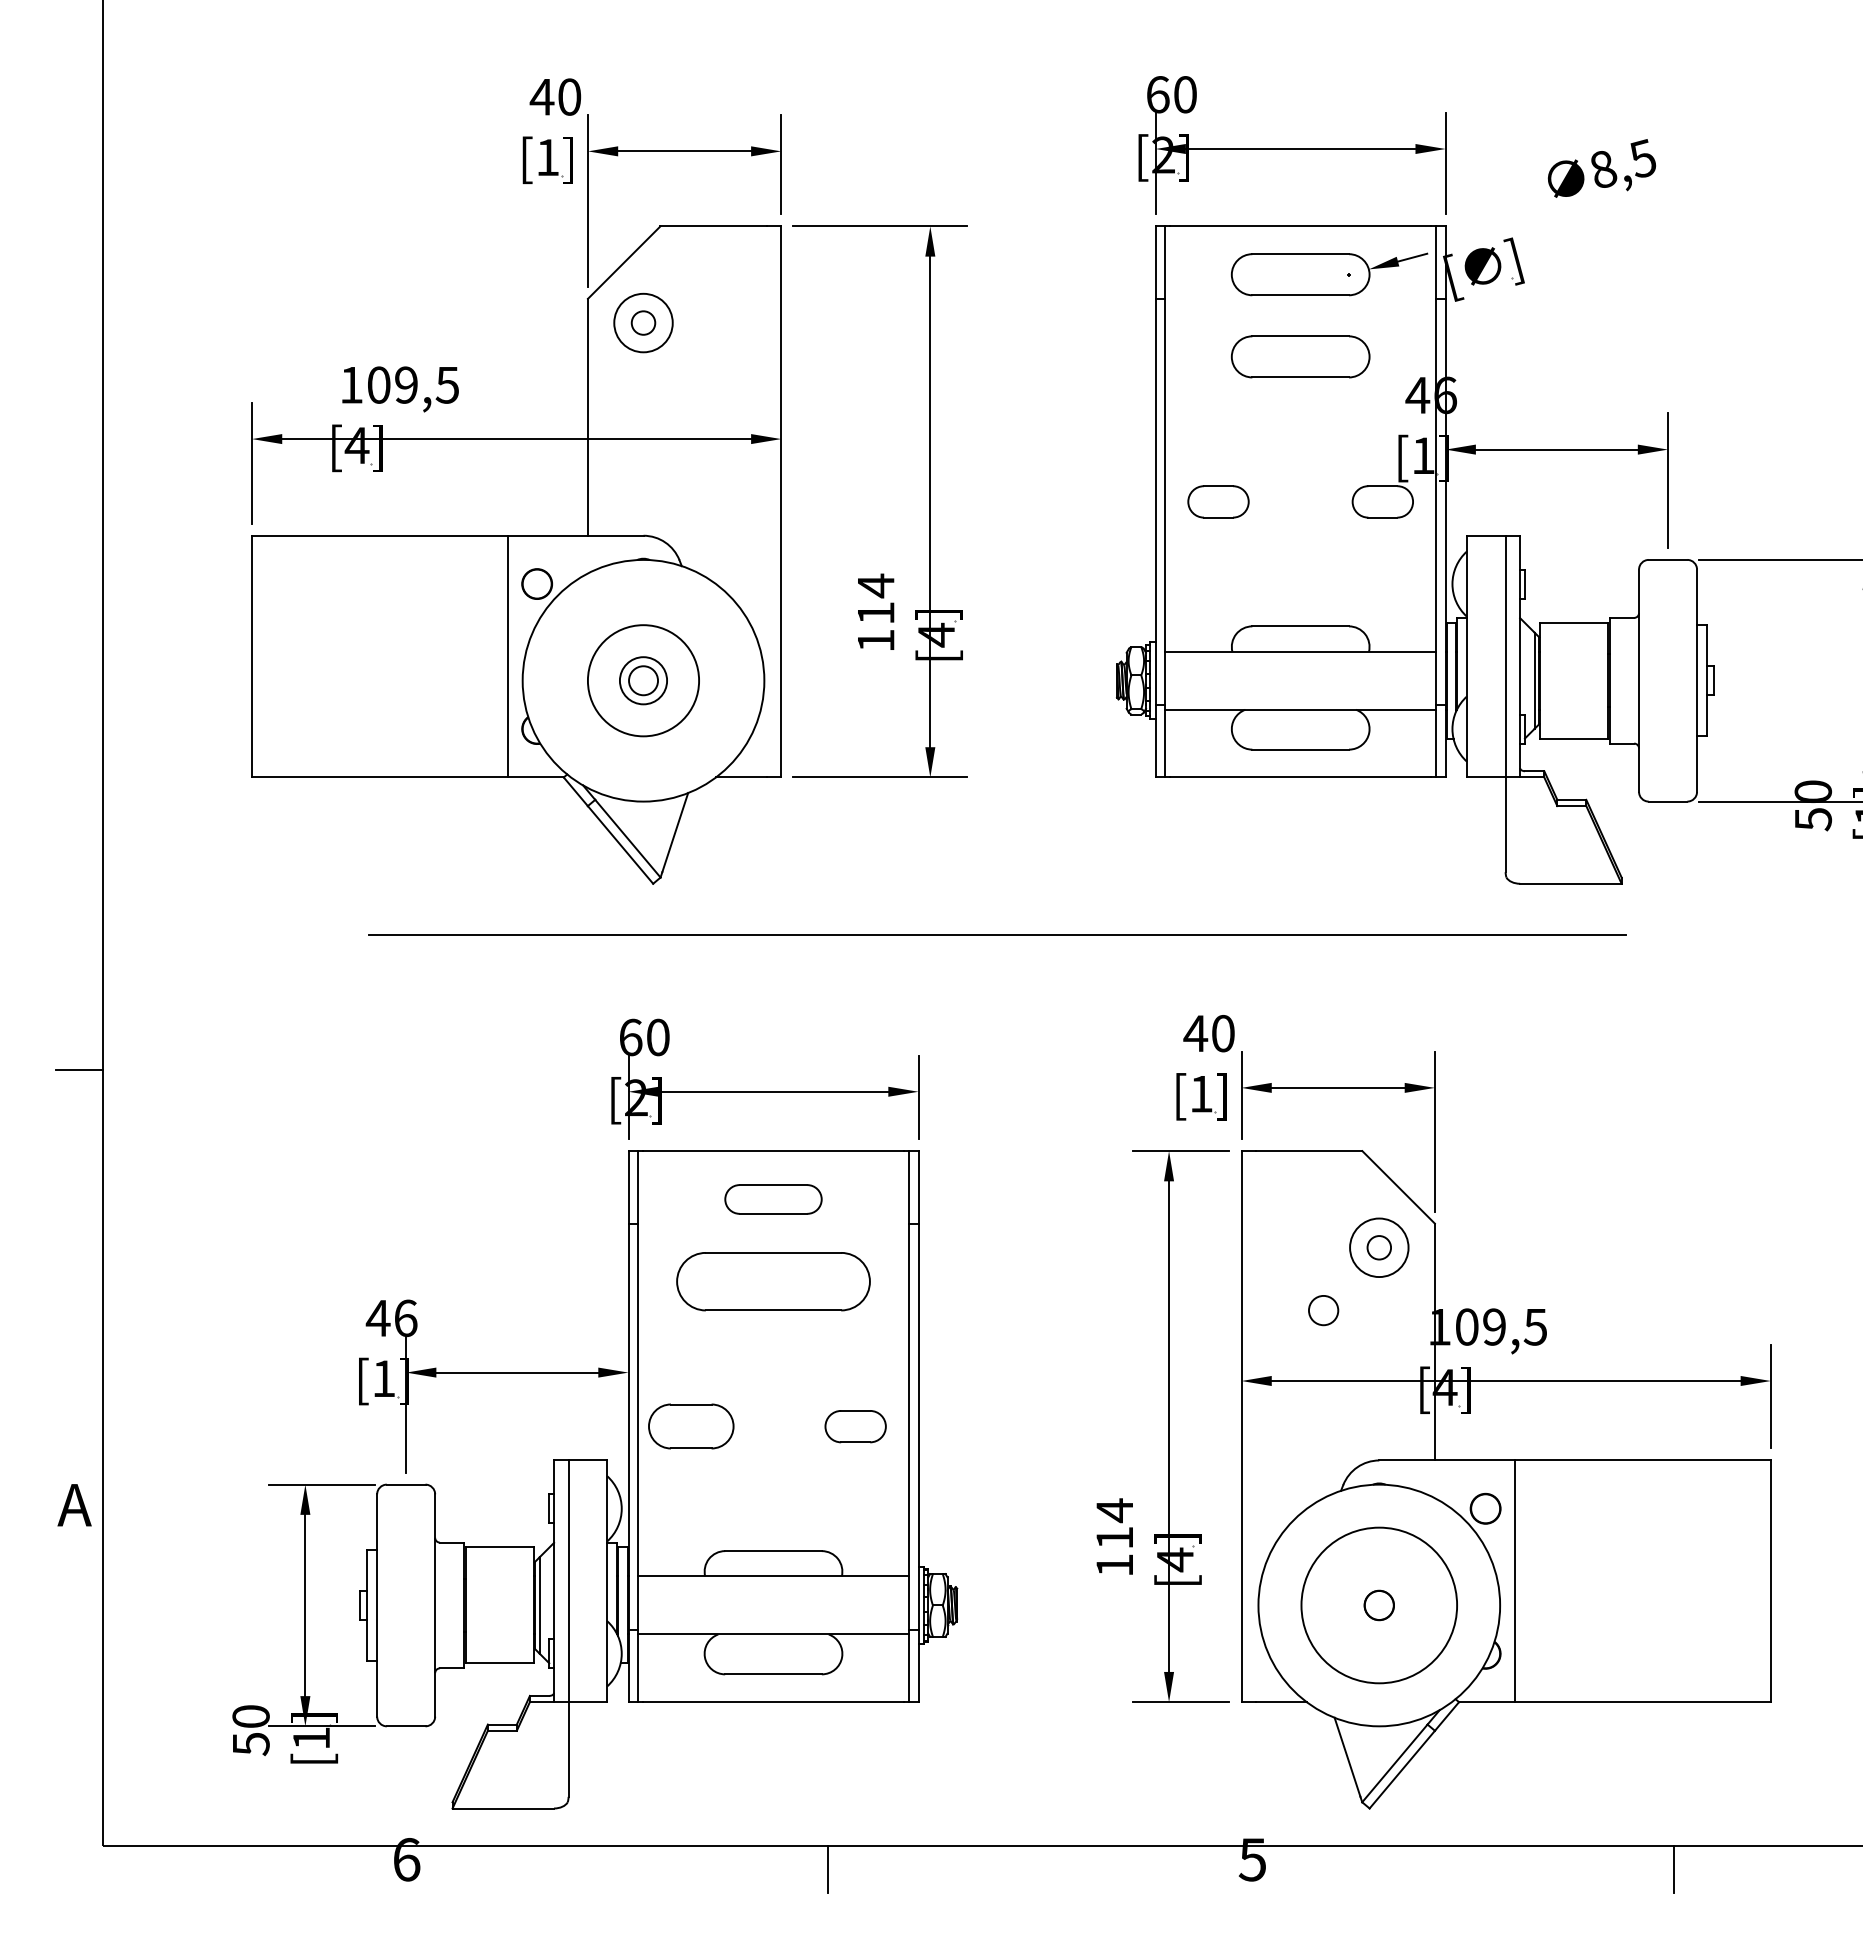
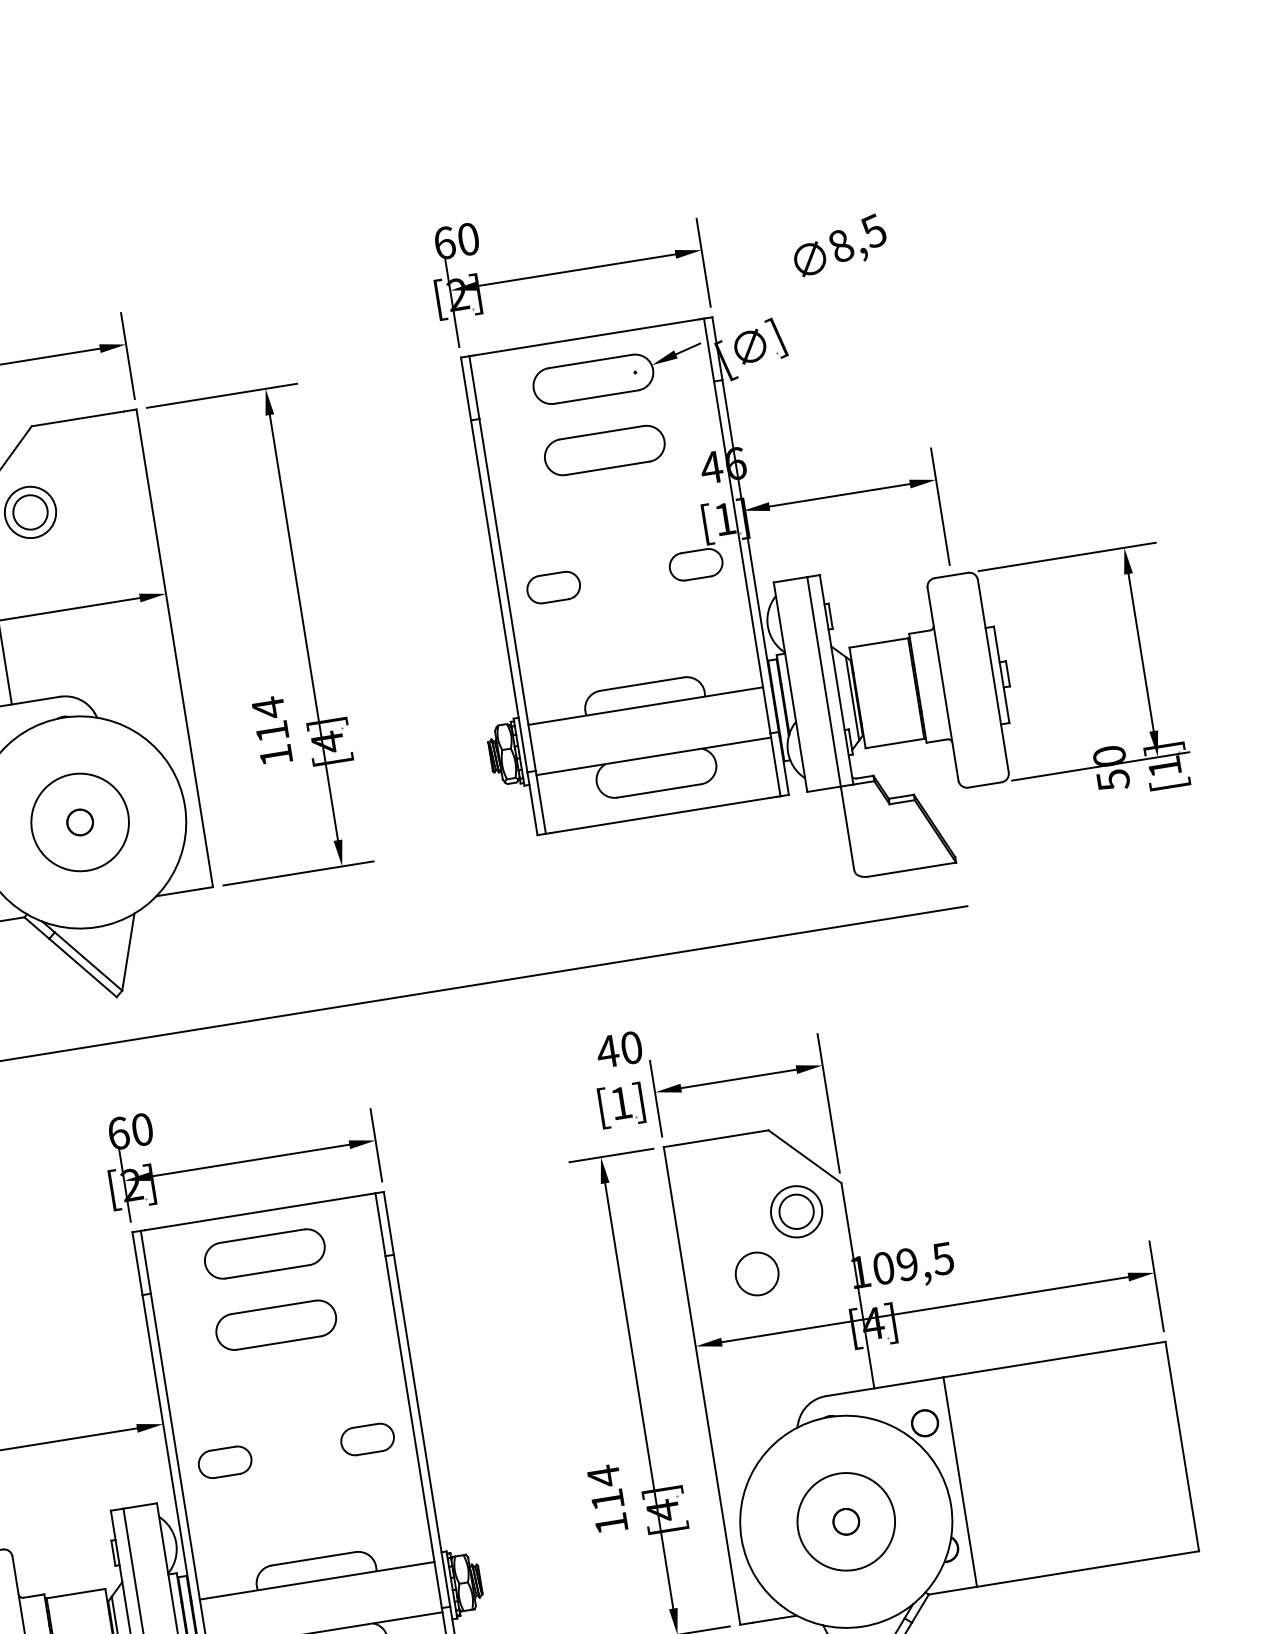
circle: (643, 322) -> (30, 511), size x1.67
circle: (643, 680) -> (80, 822), size x0.62
part: (773, 1199) -> (264, 1254), size x1.43
circle: (1378, 1247) -> (795, 1211), size x1.67
part: (773, 1281) -> (276, 1325), size x0.71
circle: (1323, 1310) -> (756, 1273), size x1.67
part: (691, 1426) -> (225, 1462), size x0.71
circle: (1378, 1605) -> (845, 1521), size x0.71

